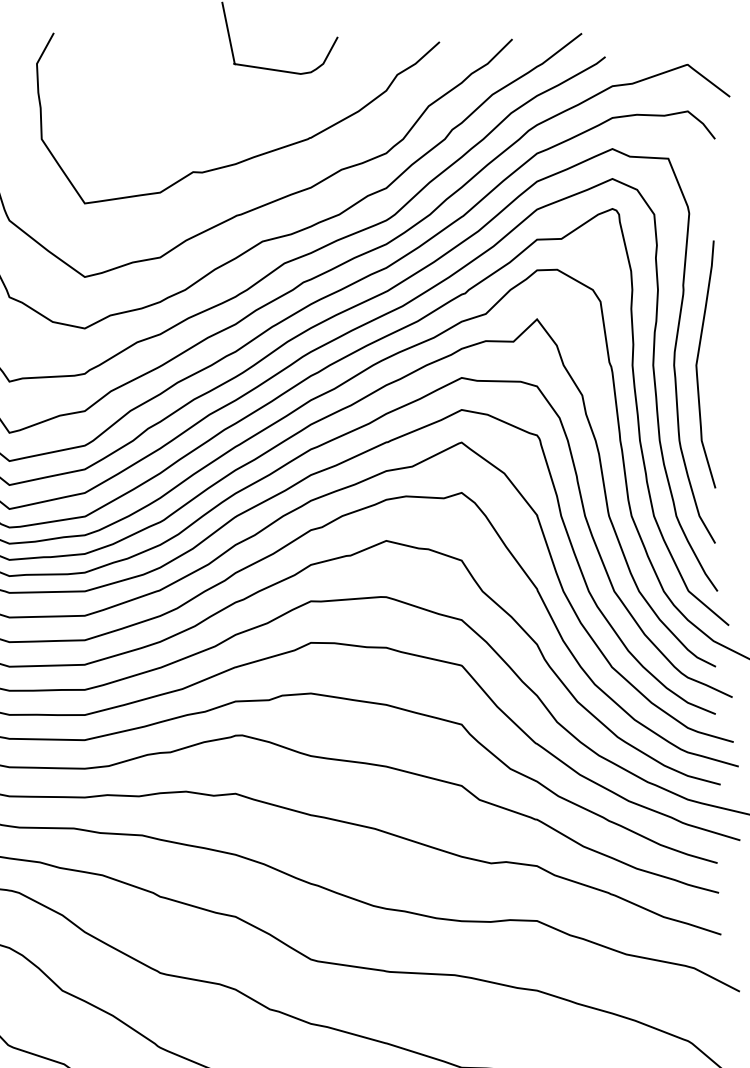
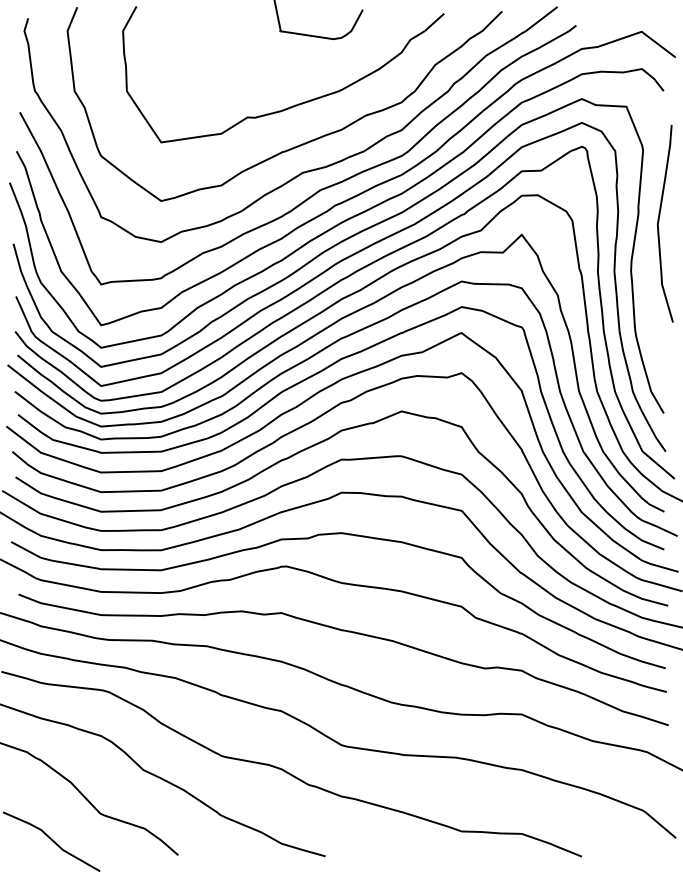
curve: (698, 361) -> (659, 221), moved

